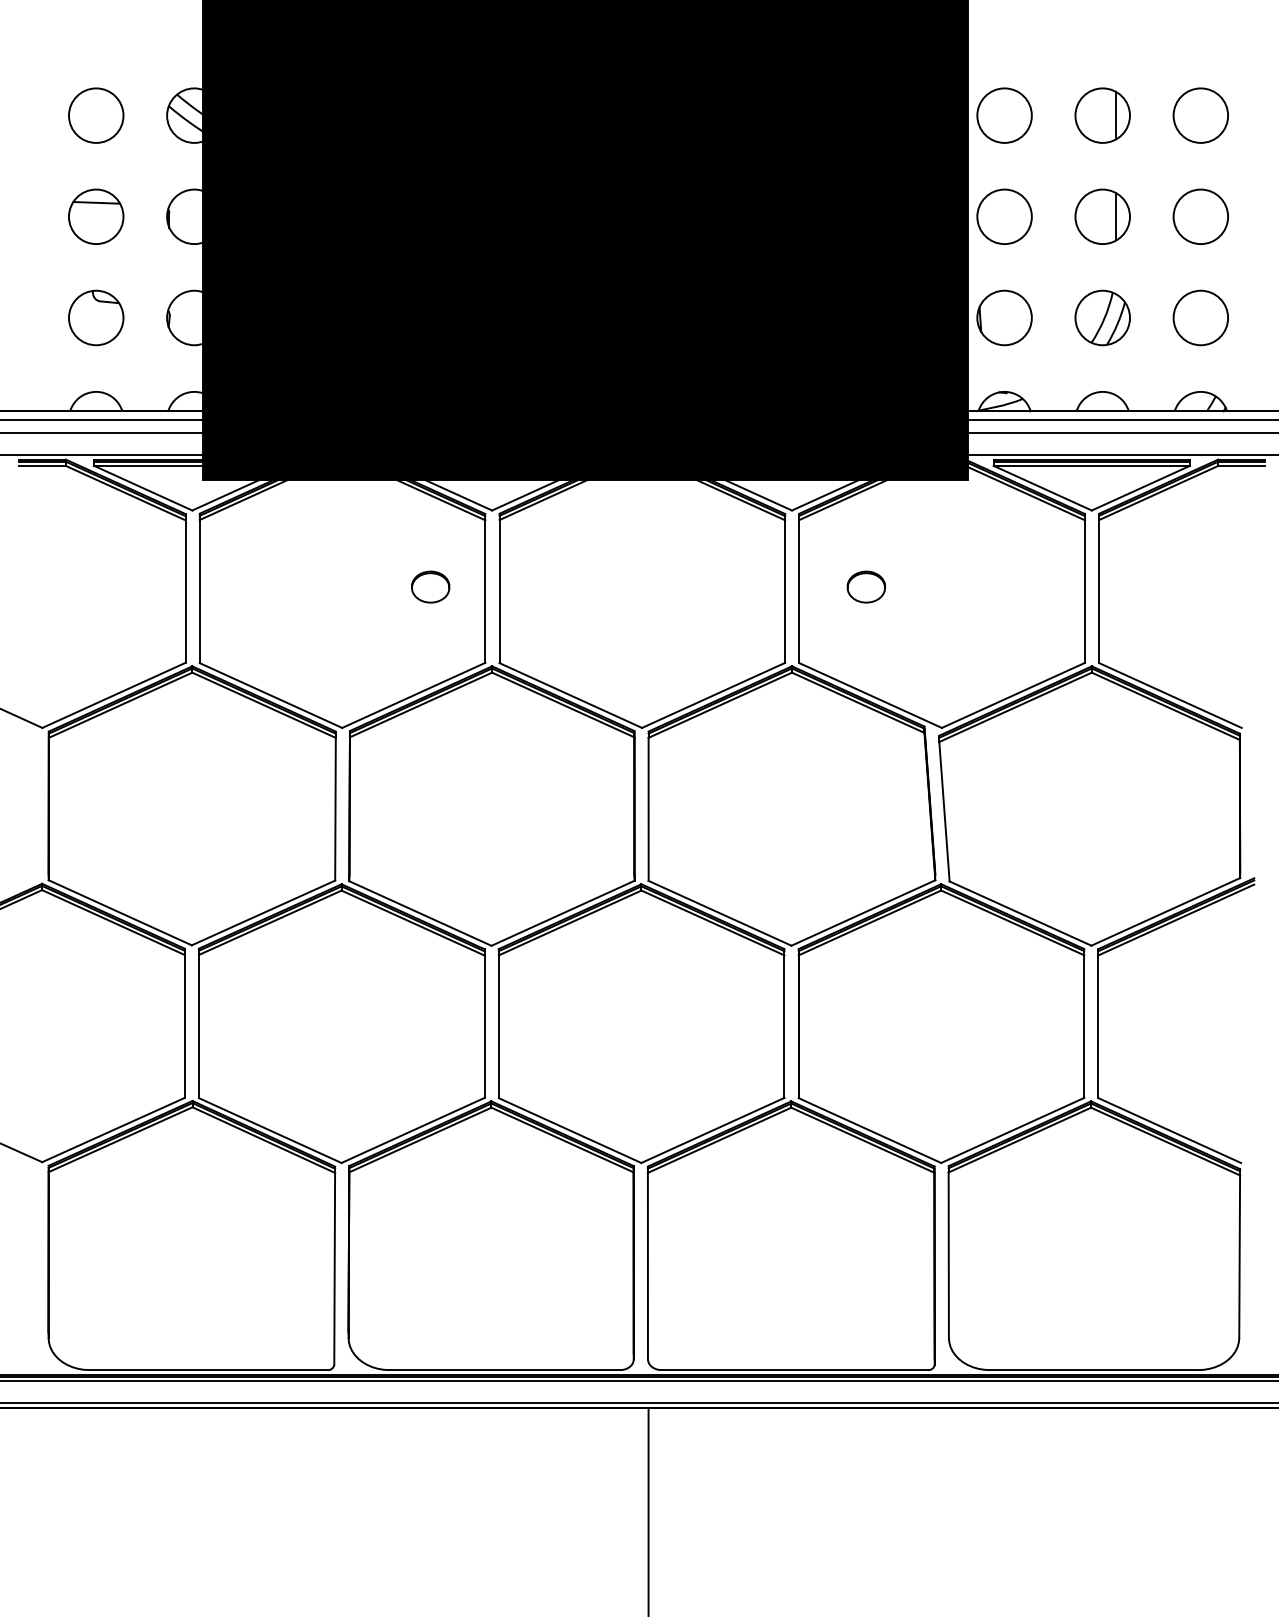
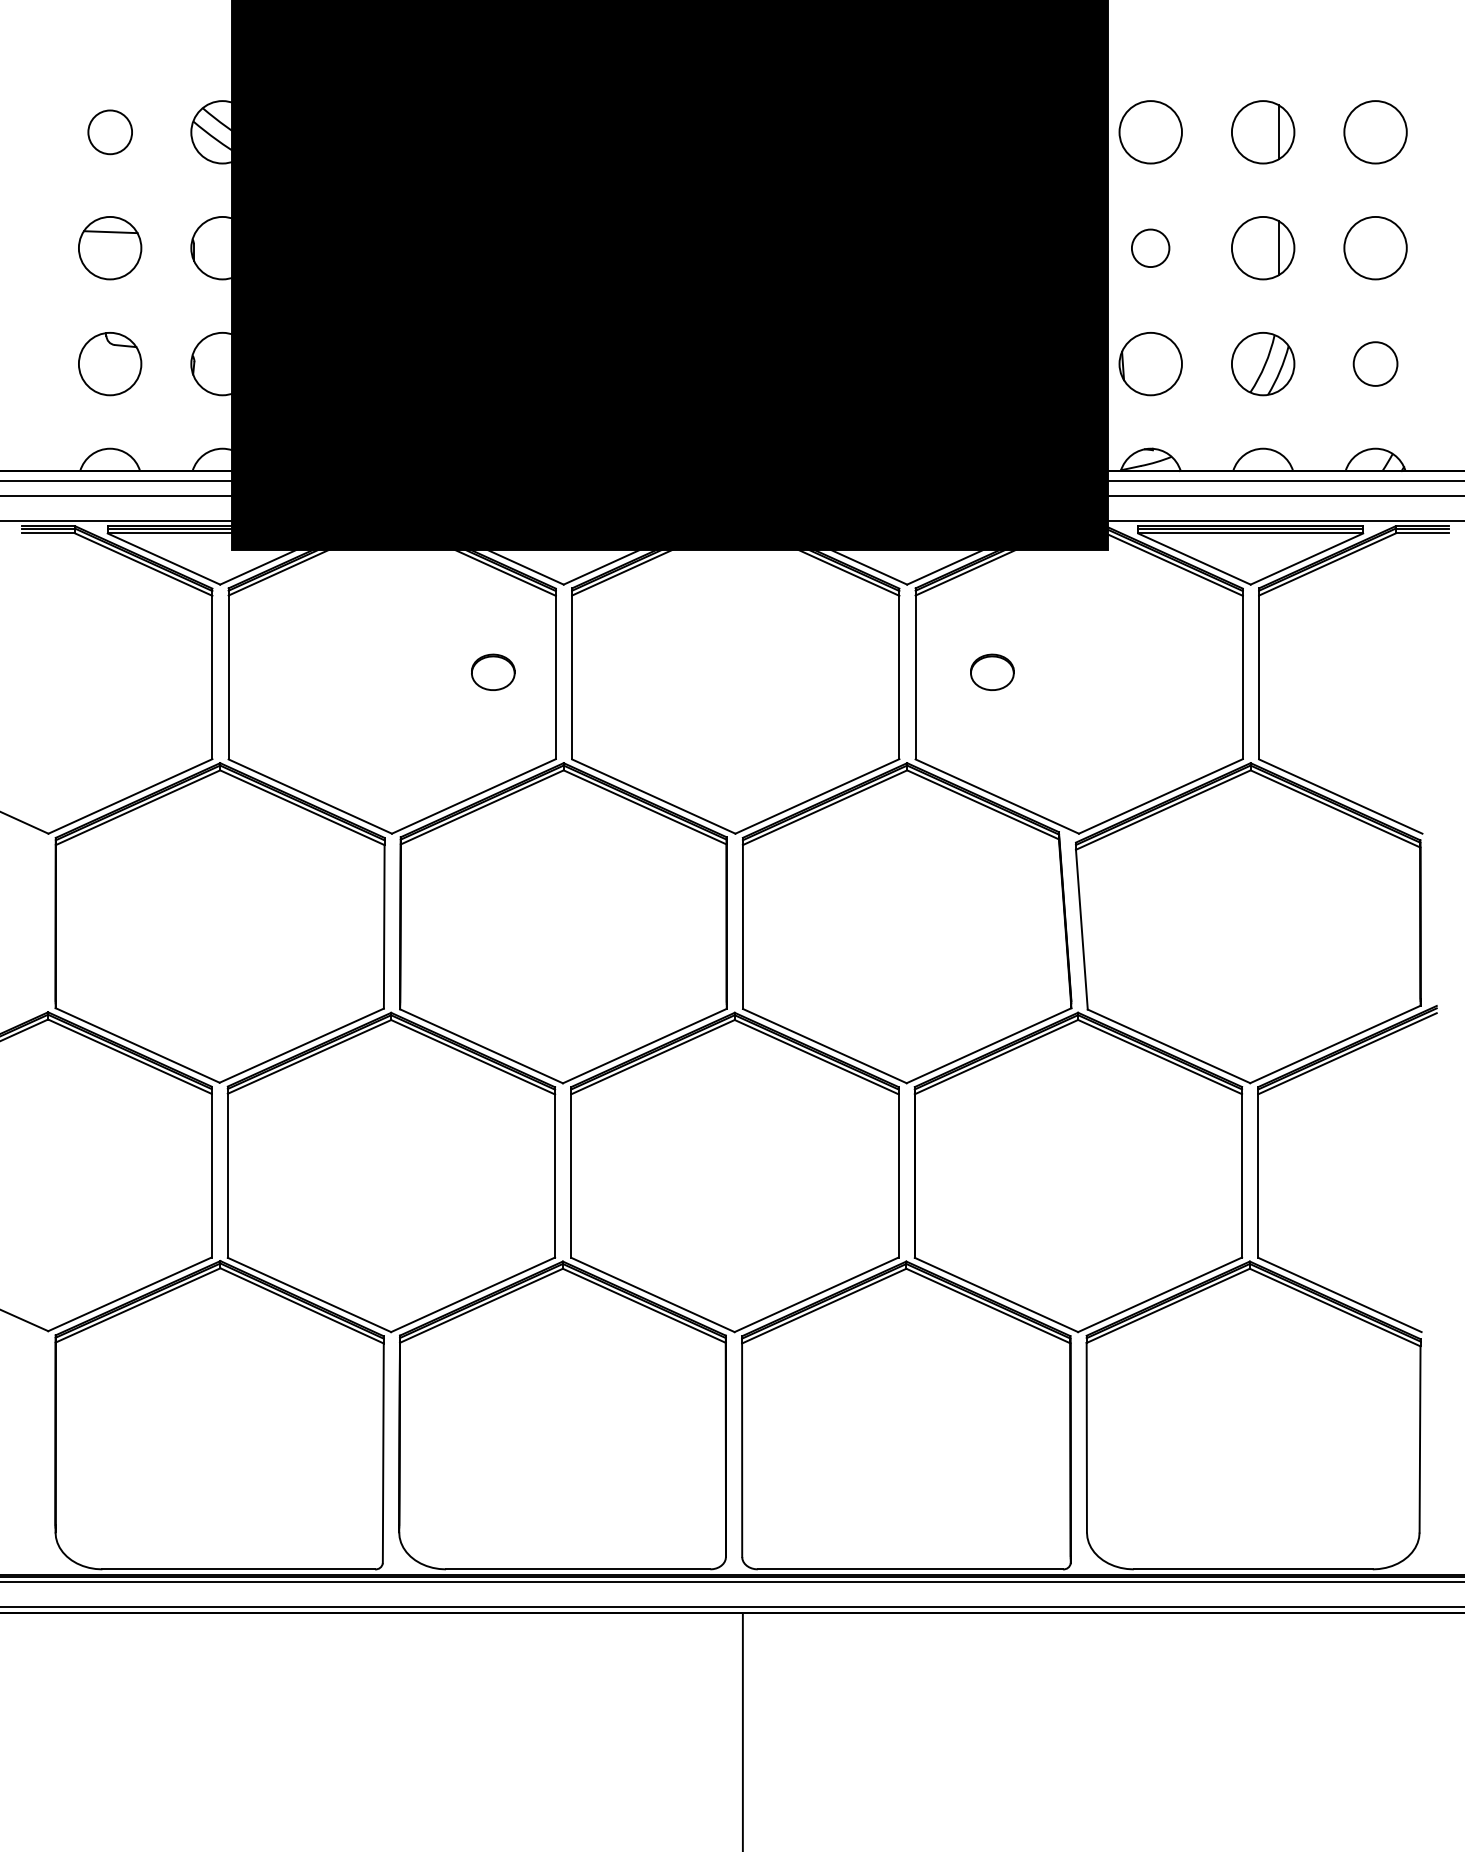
circle: (96, 115) -> (110, 132), size x0.7
circle: (1004, 217) -> (1150, 248), size x0.6
circle: (1200, 317) -> (1375, 363), size x0.7

